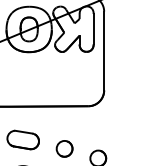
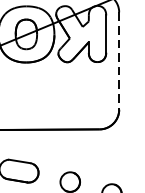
line: (104, 51) -> (119, 61), solid -> dashed

